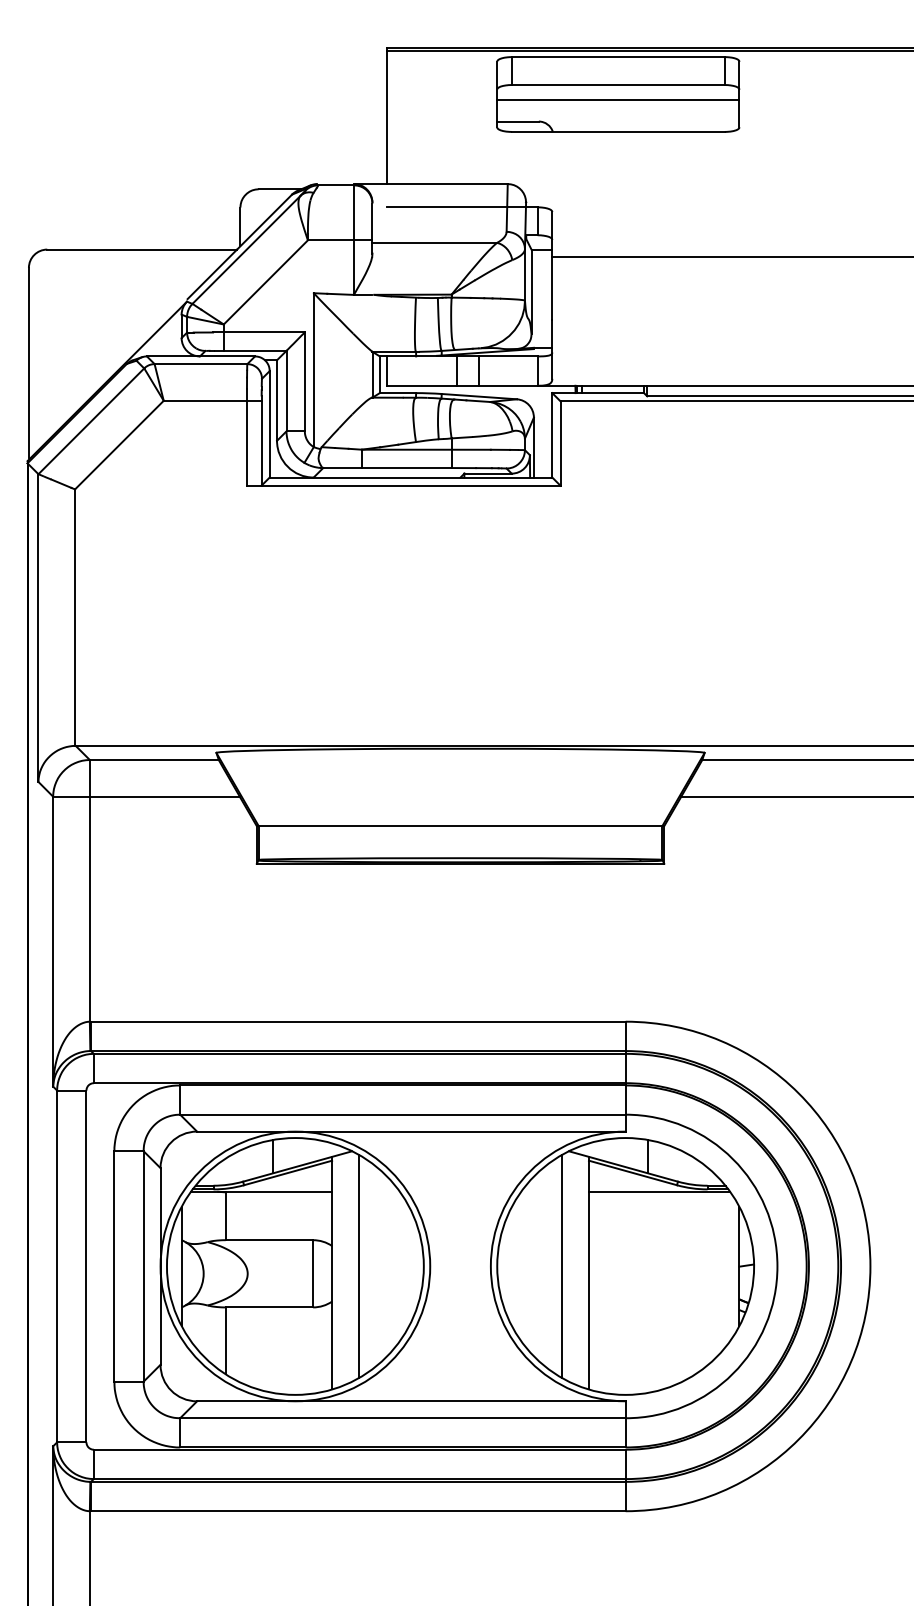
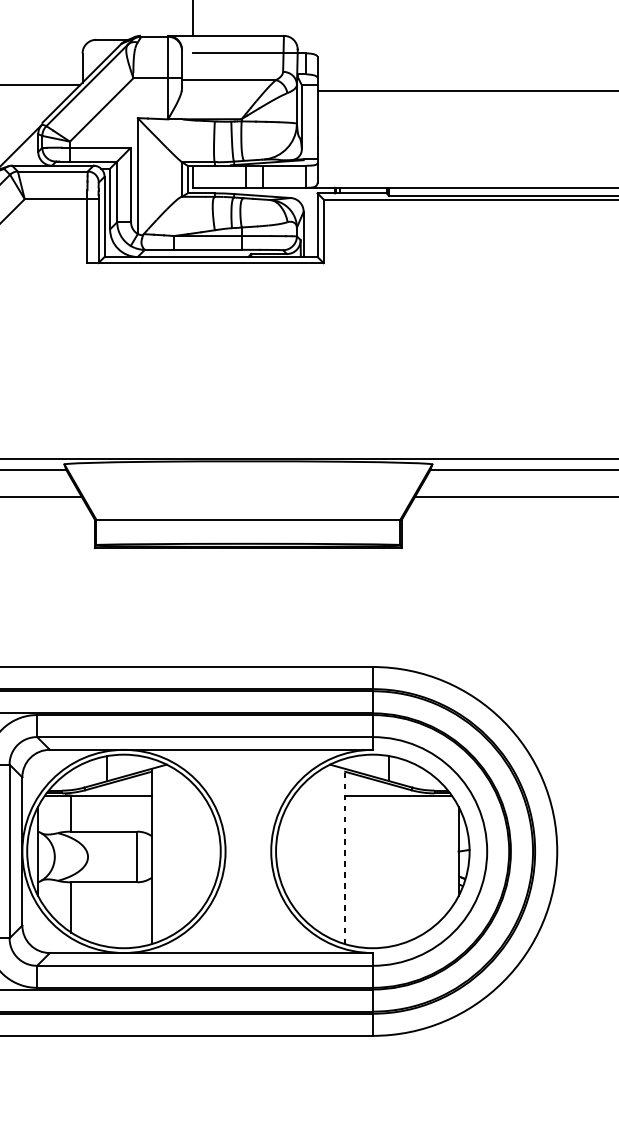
line: (359, 1266) -> (172, 851), removed
line: (561, 1266) -> (324, 851), removed
line: (588, 1272) -> (344, 855), solid -> dashed

